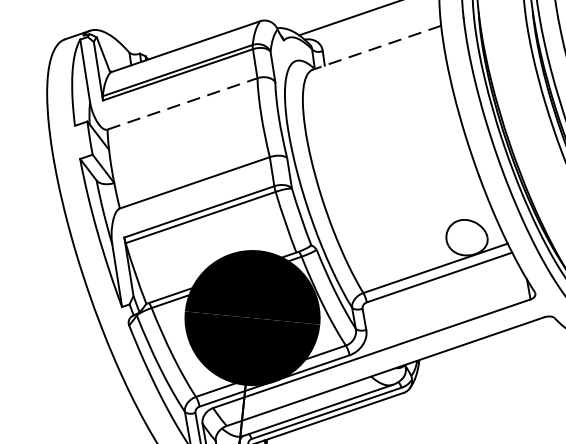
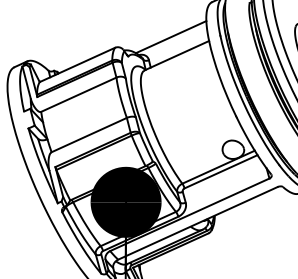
line: (376, 47) -> (176, 55), dashed -> solid
line: (183, 103) -> (79, 94), dashed -> solid

